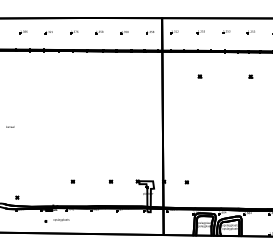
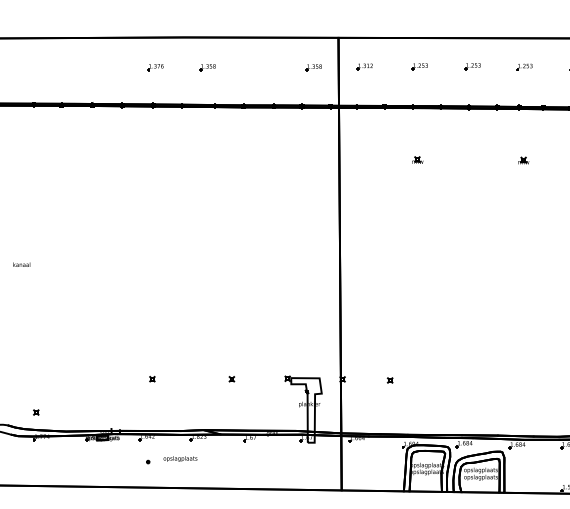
part: (23, 32) -> (49, 67), removed
part: (48, 32) -> (101, 67), removed
part: (124, 32) -> (259, 67), removed
part: (56, 220) -> (170, 460), moved

